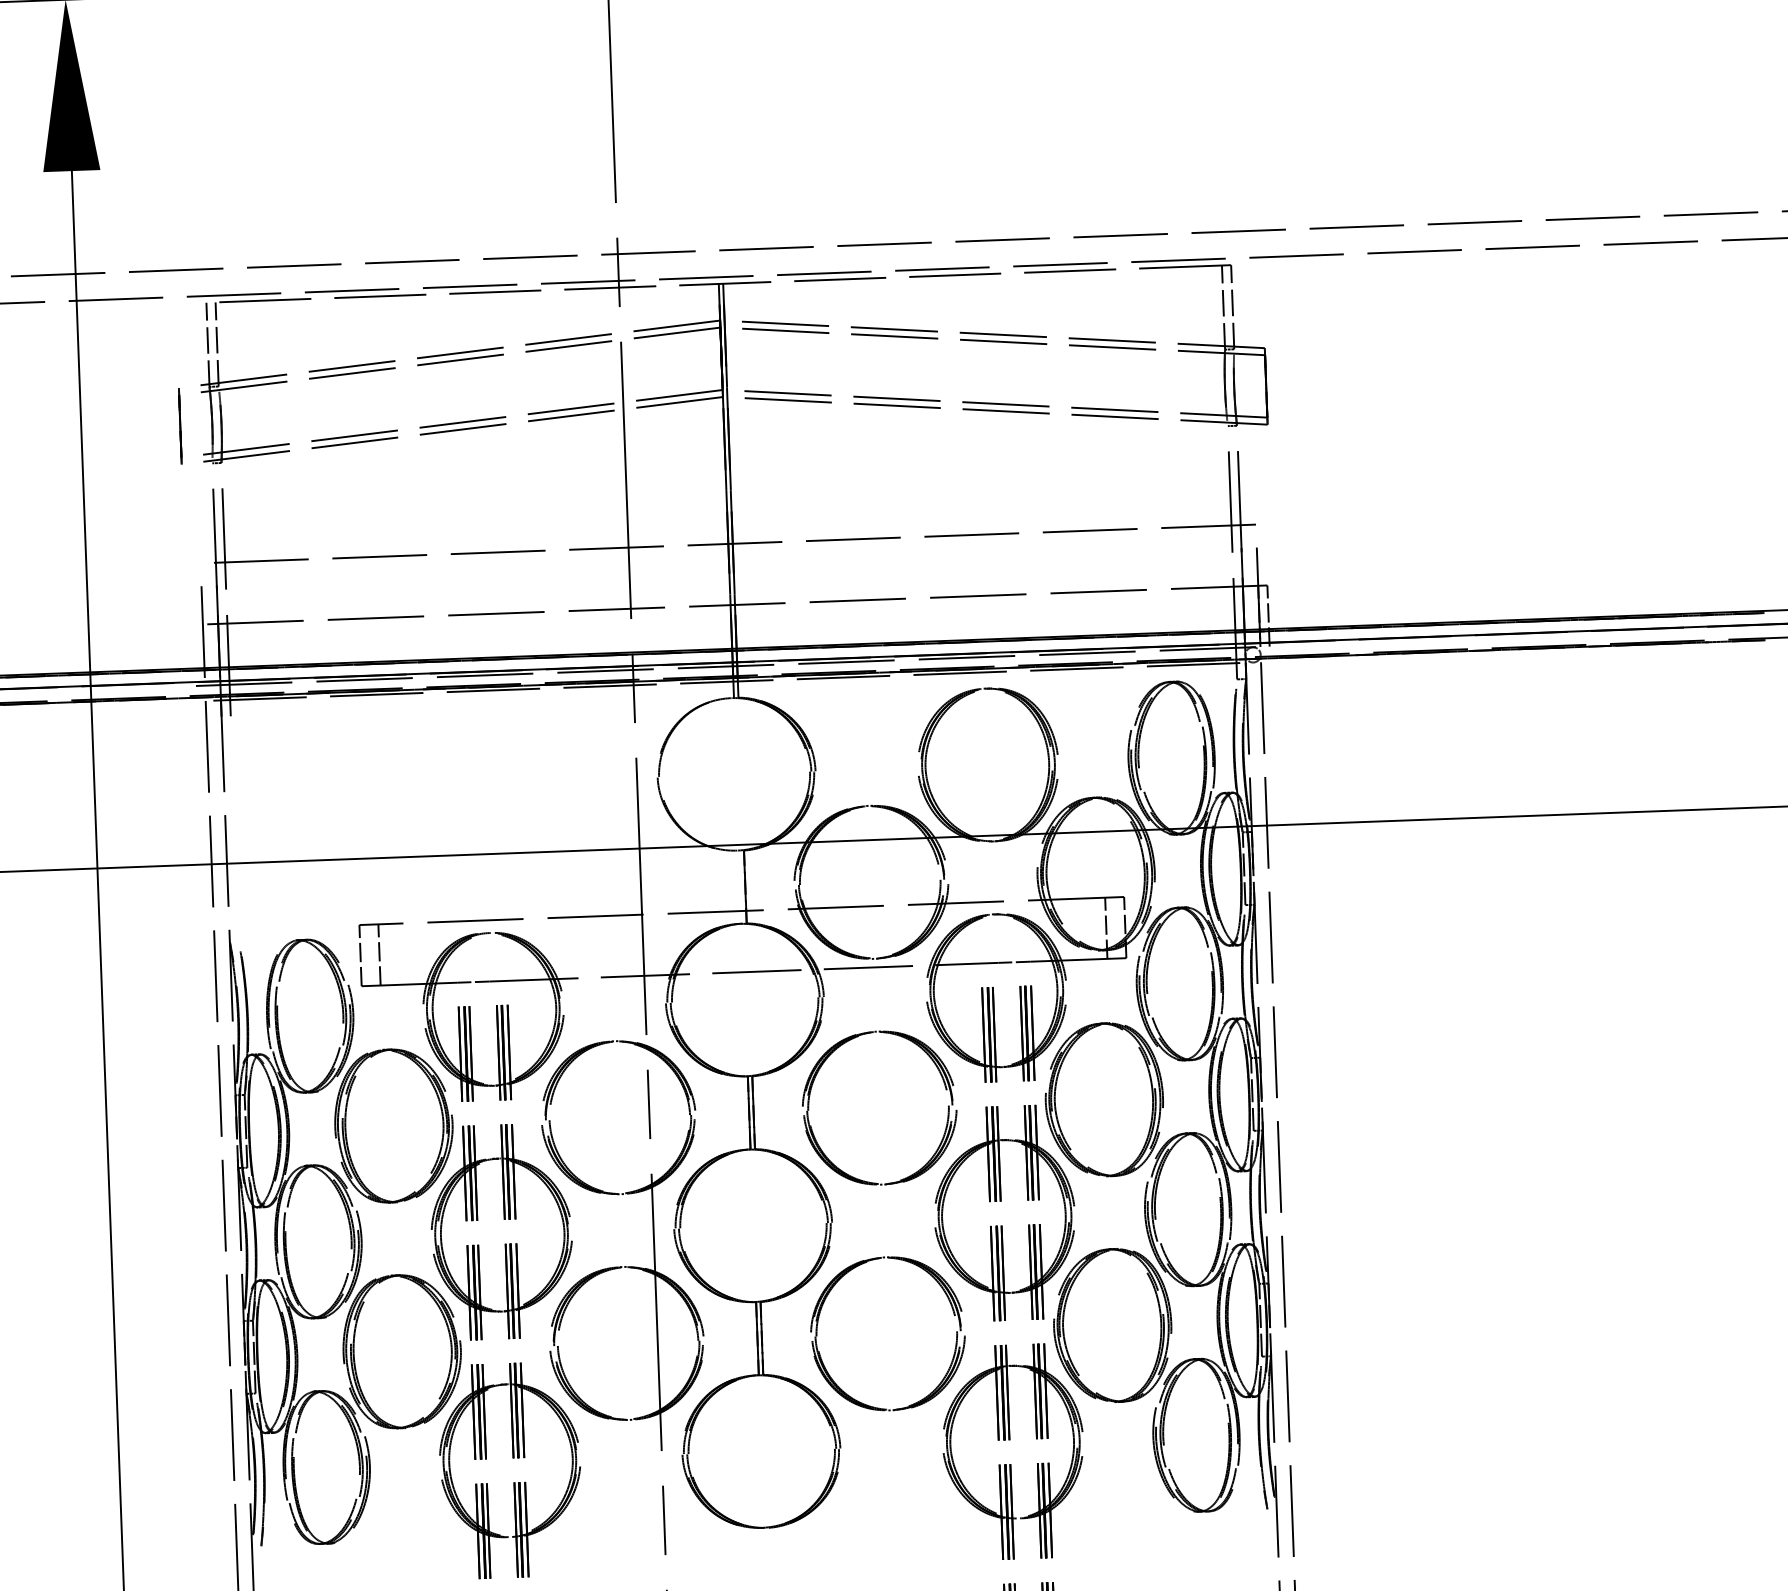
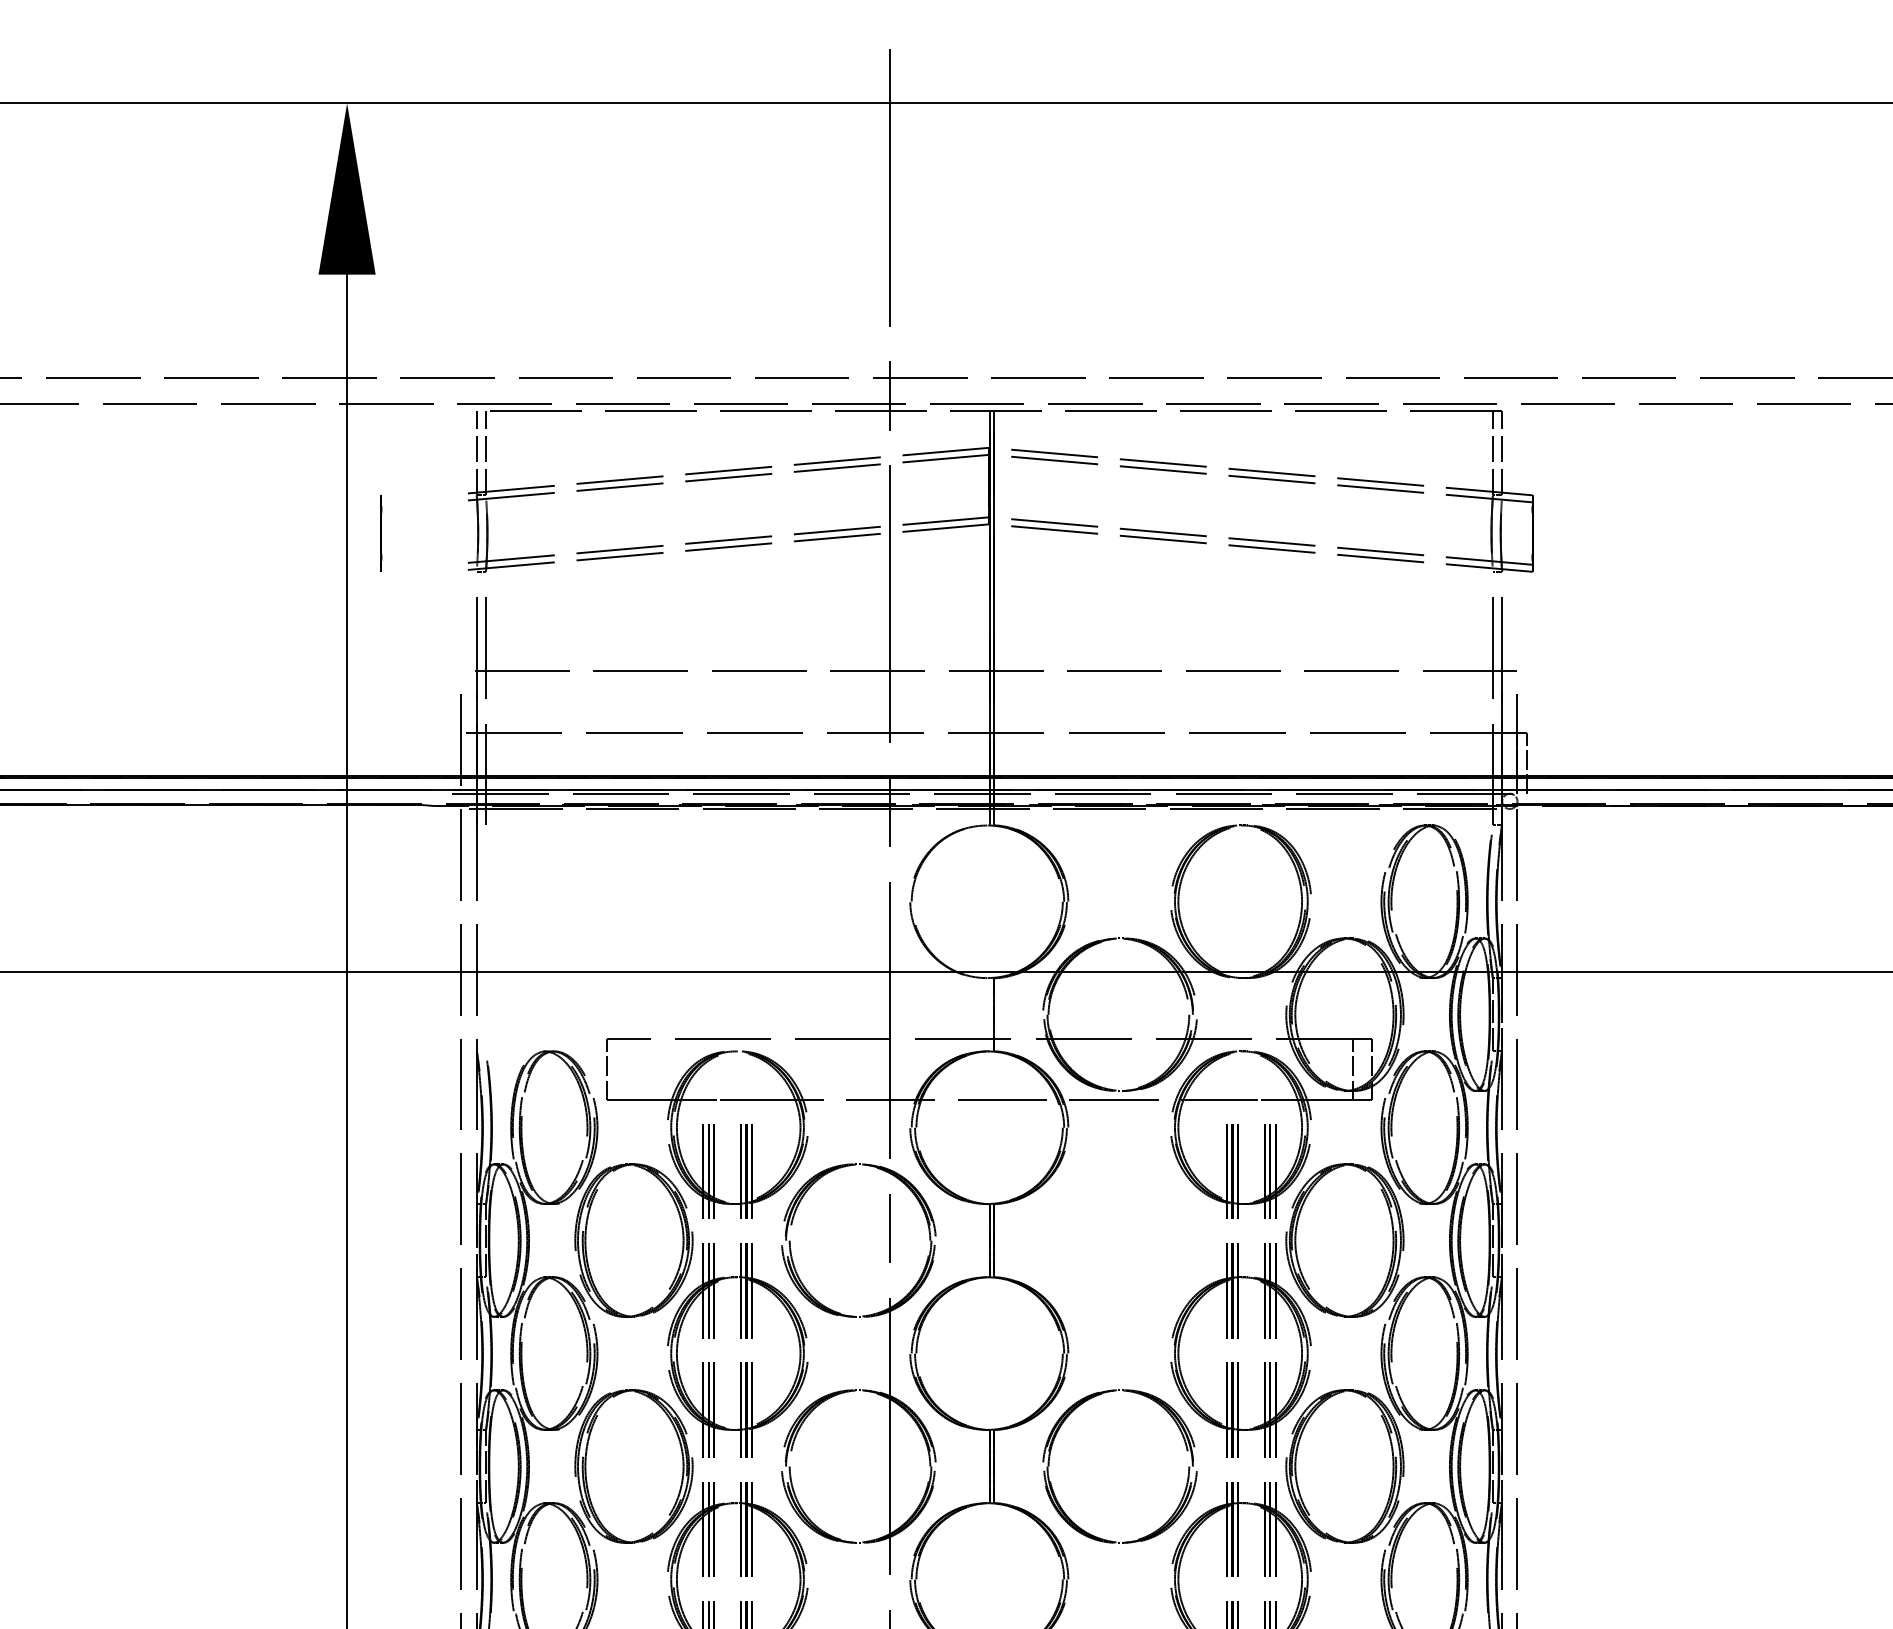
line: (180, 426) -> (381, 533), moved
line: (379, 954) -> (625, 1068), removed
part: (947, 1114) -> (1187, 1249), removed

